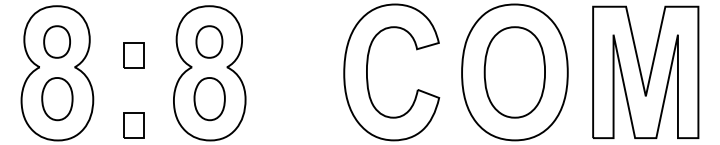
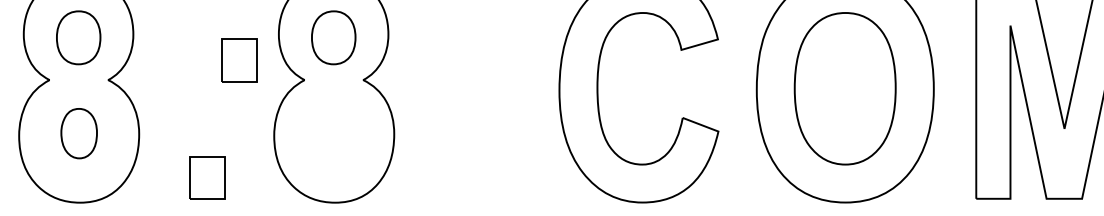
part: (133, 55) -> (238, 60), moved
part: (57, 99) -> (79, 134), size x0.7
part: (209, 99) -> (333, 134), removed

